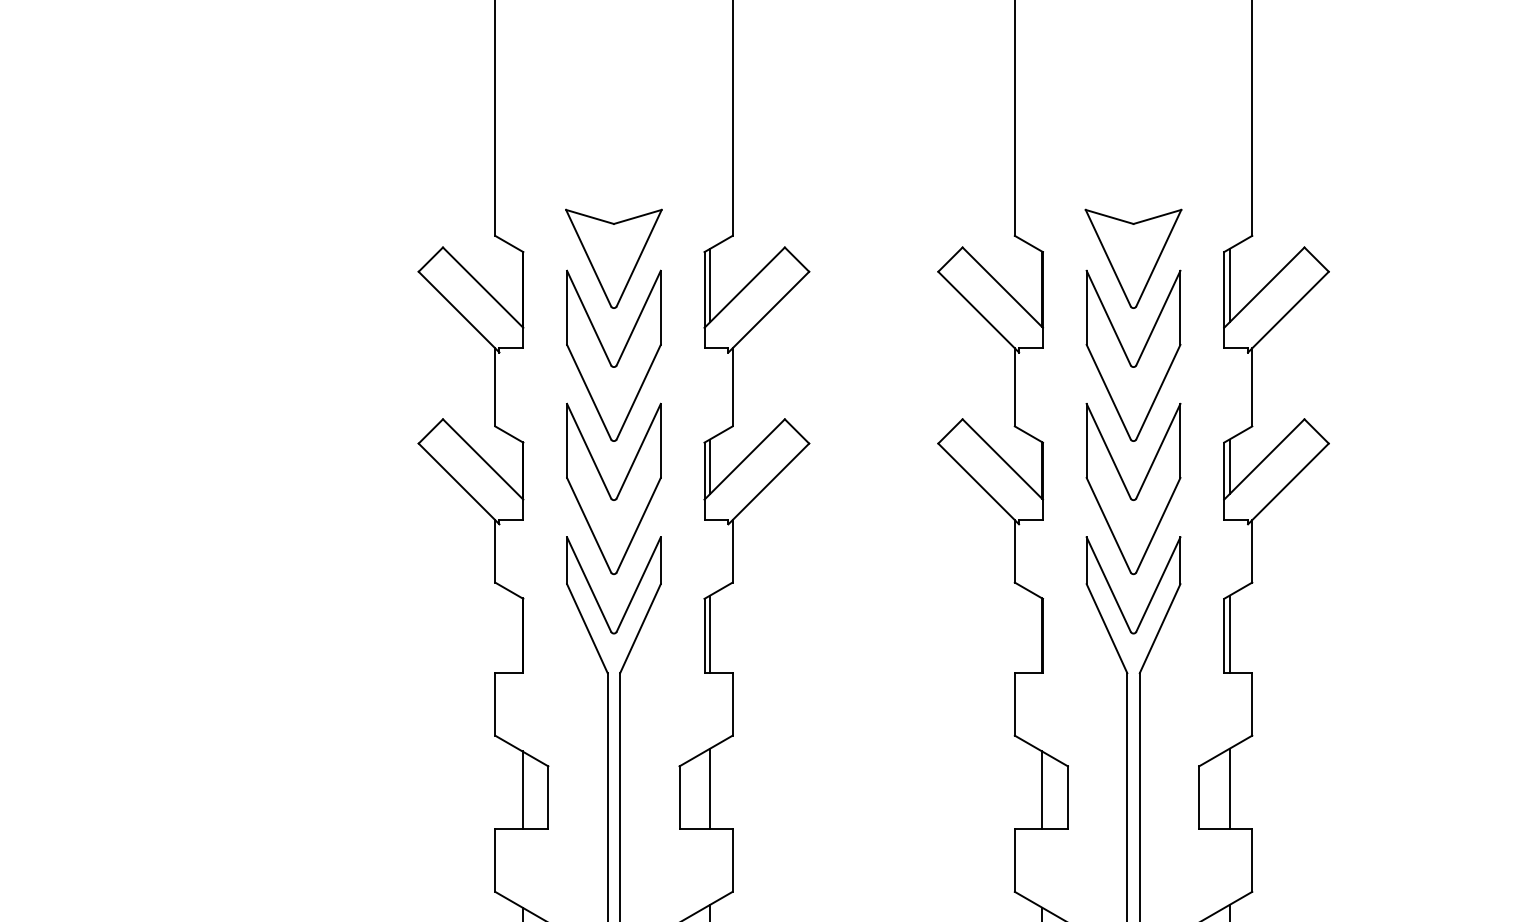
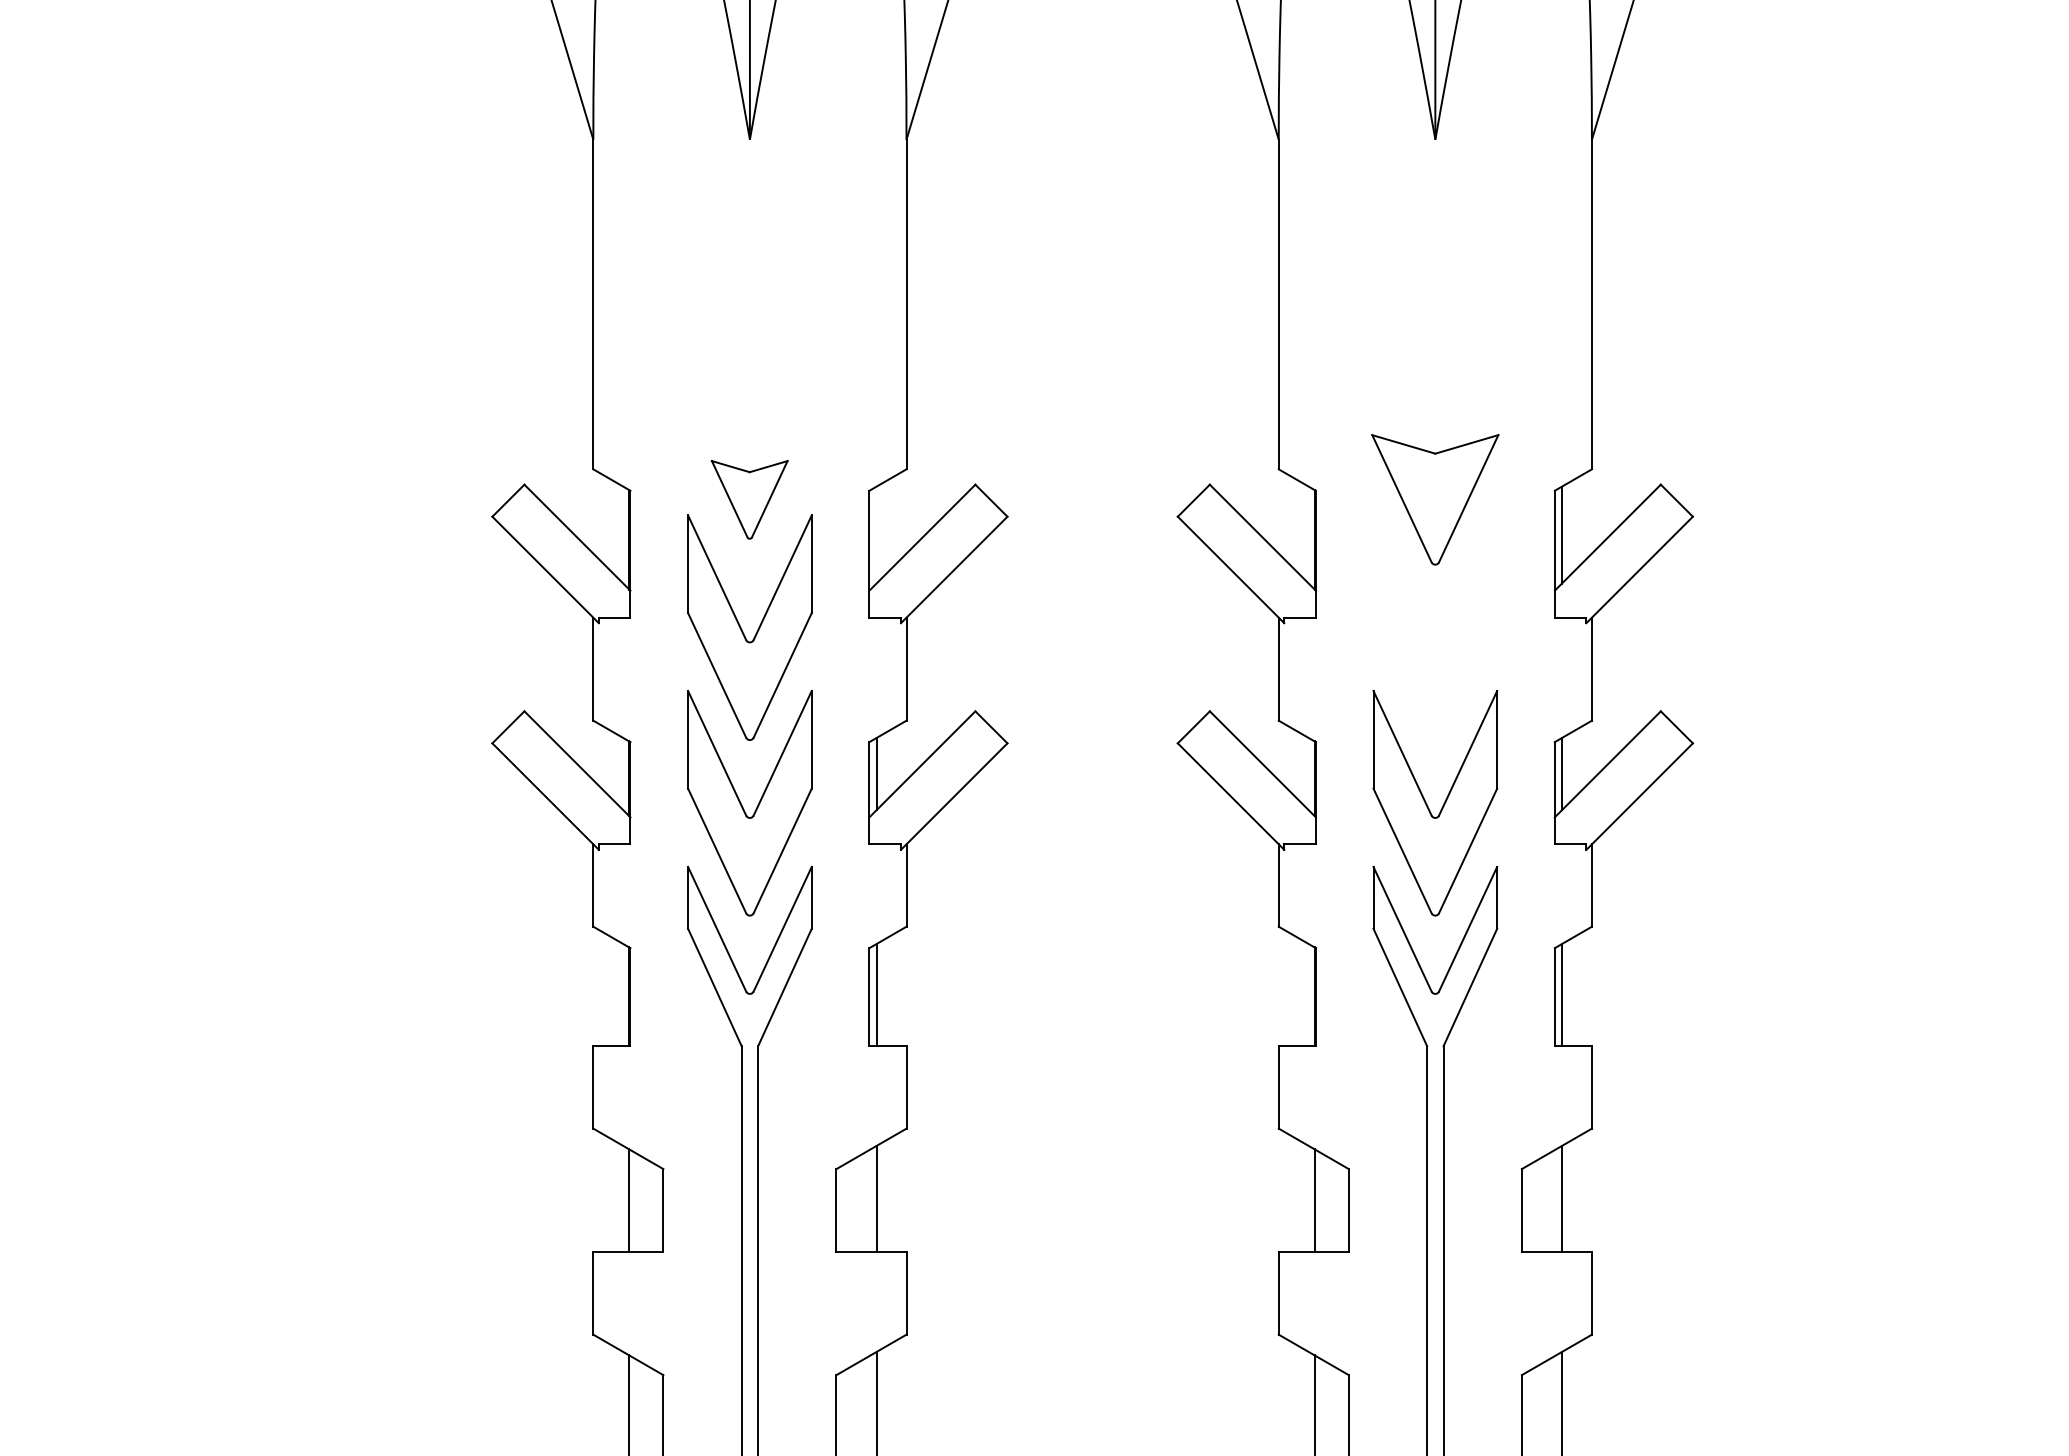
part: (613, 258) -> (749, 499), size x0.6
line: (709, 285) -> (876, 534), removed
part: (1128, 358) -> (1428, 630), removed

